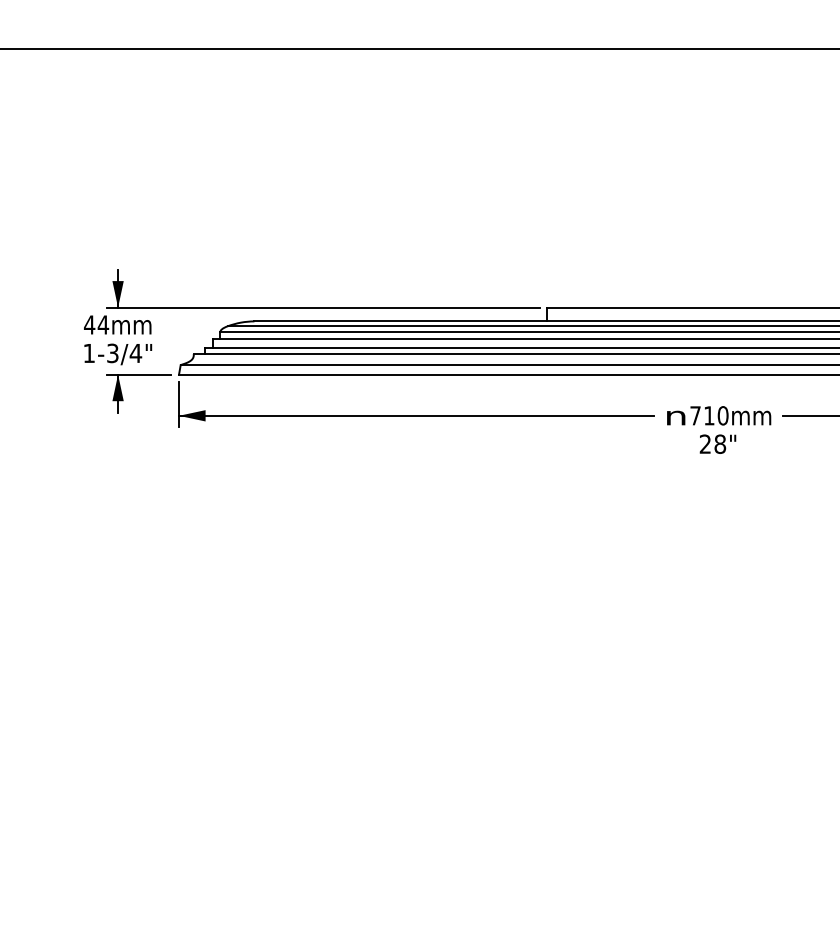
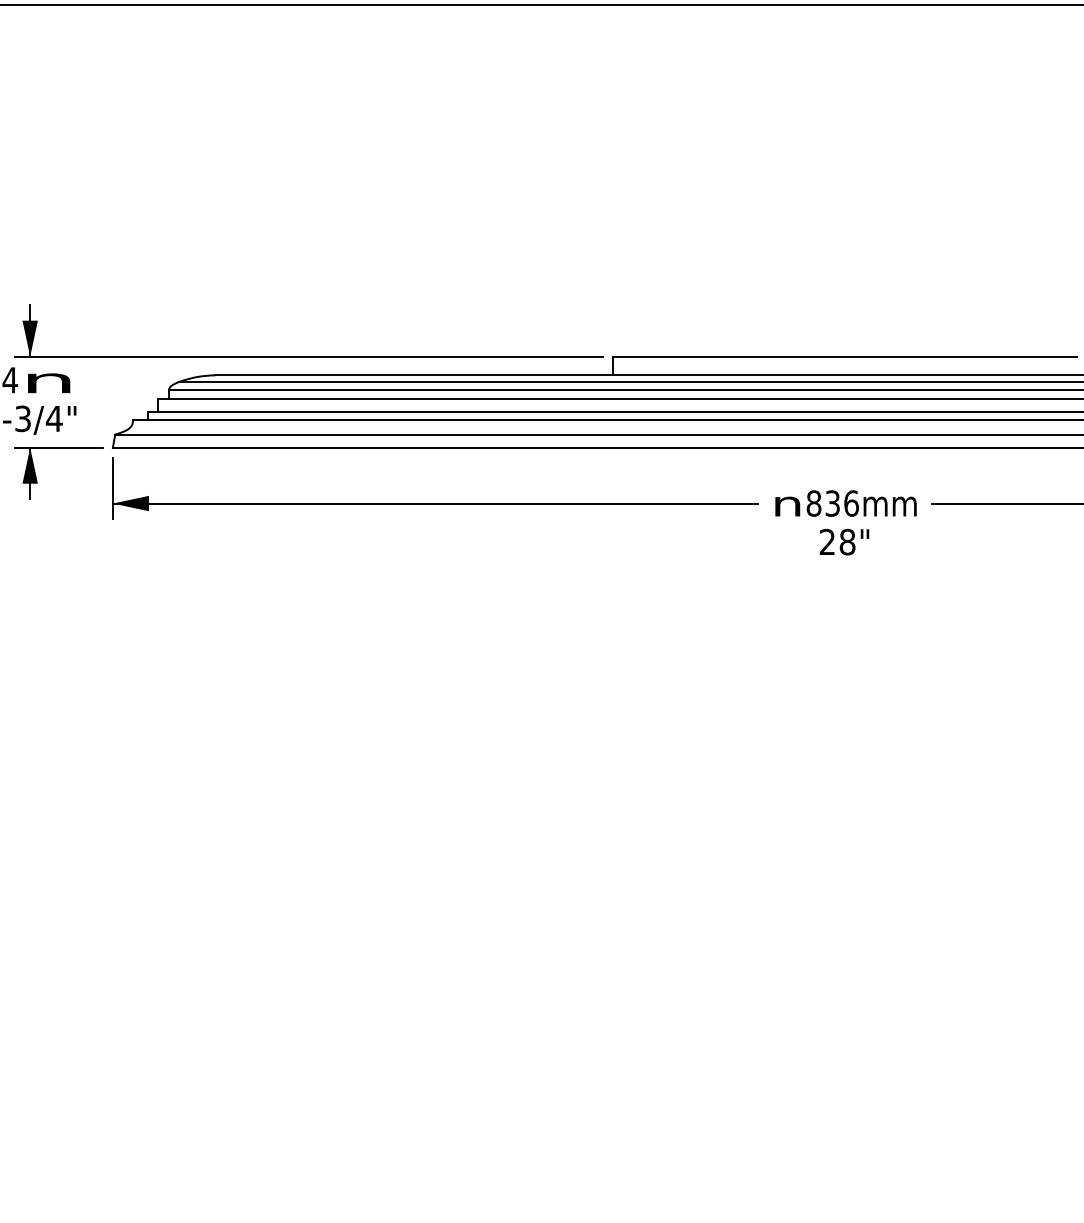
text: (131, 327) -> (48, 383), mm -> n
text: (709, 415) -> (832, 503), 710 -> 836

